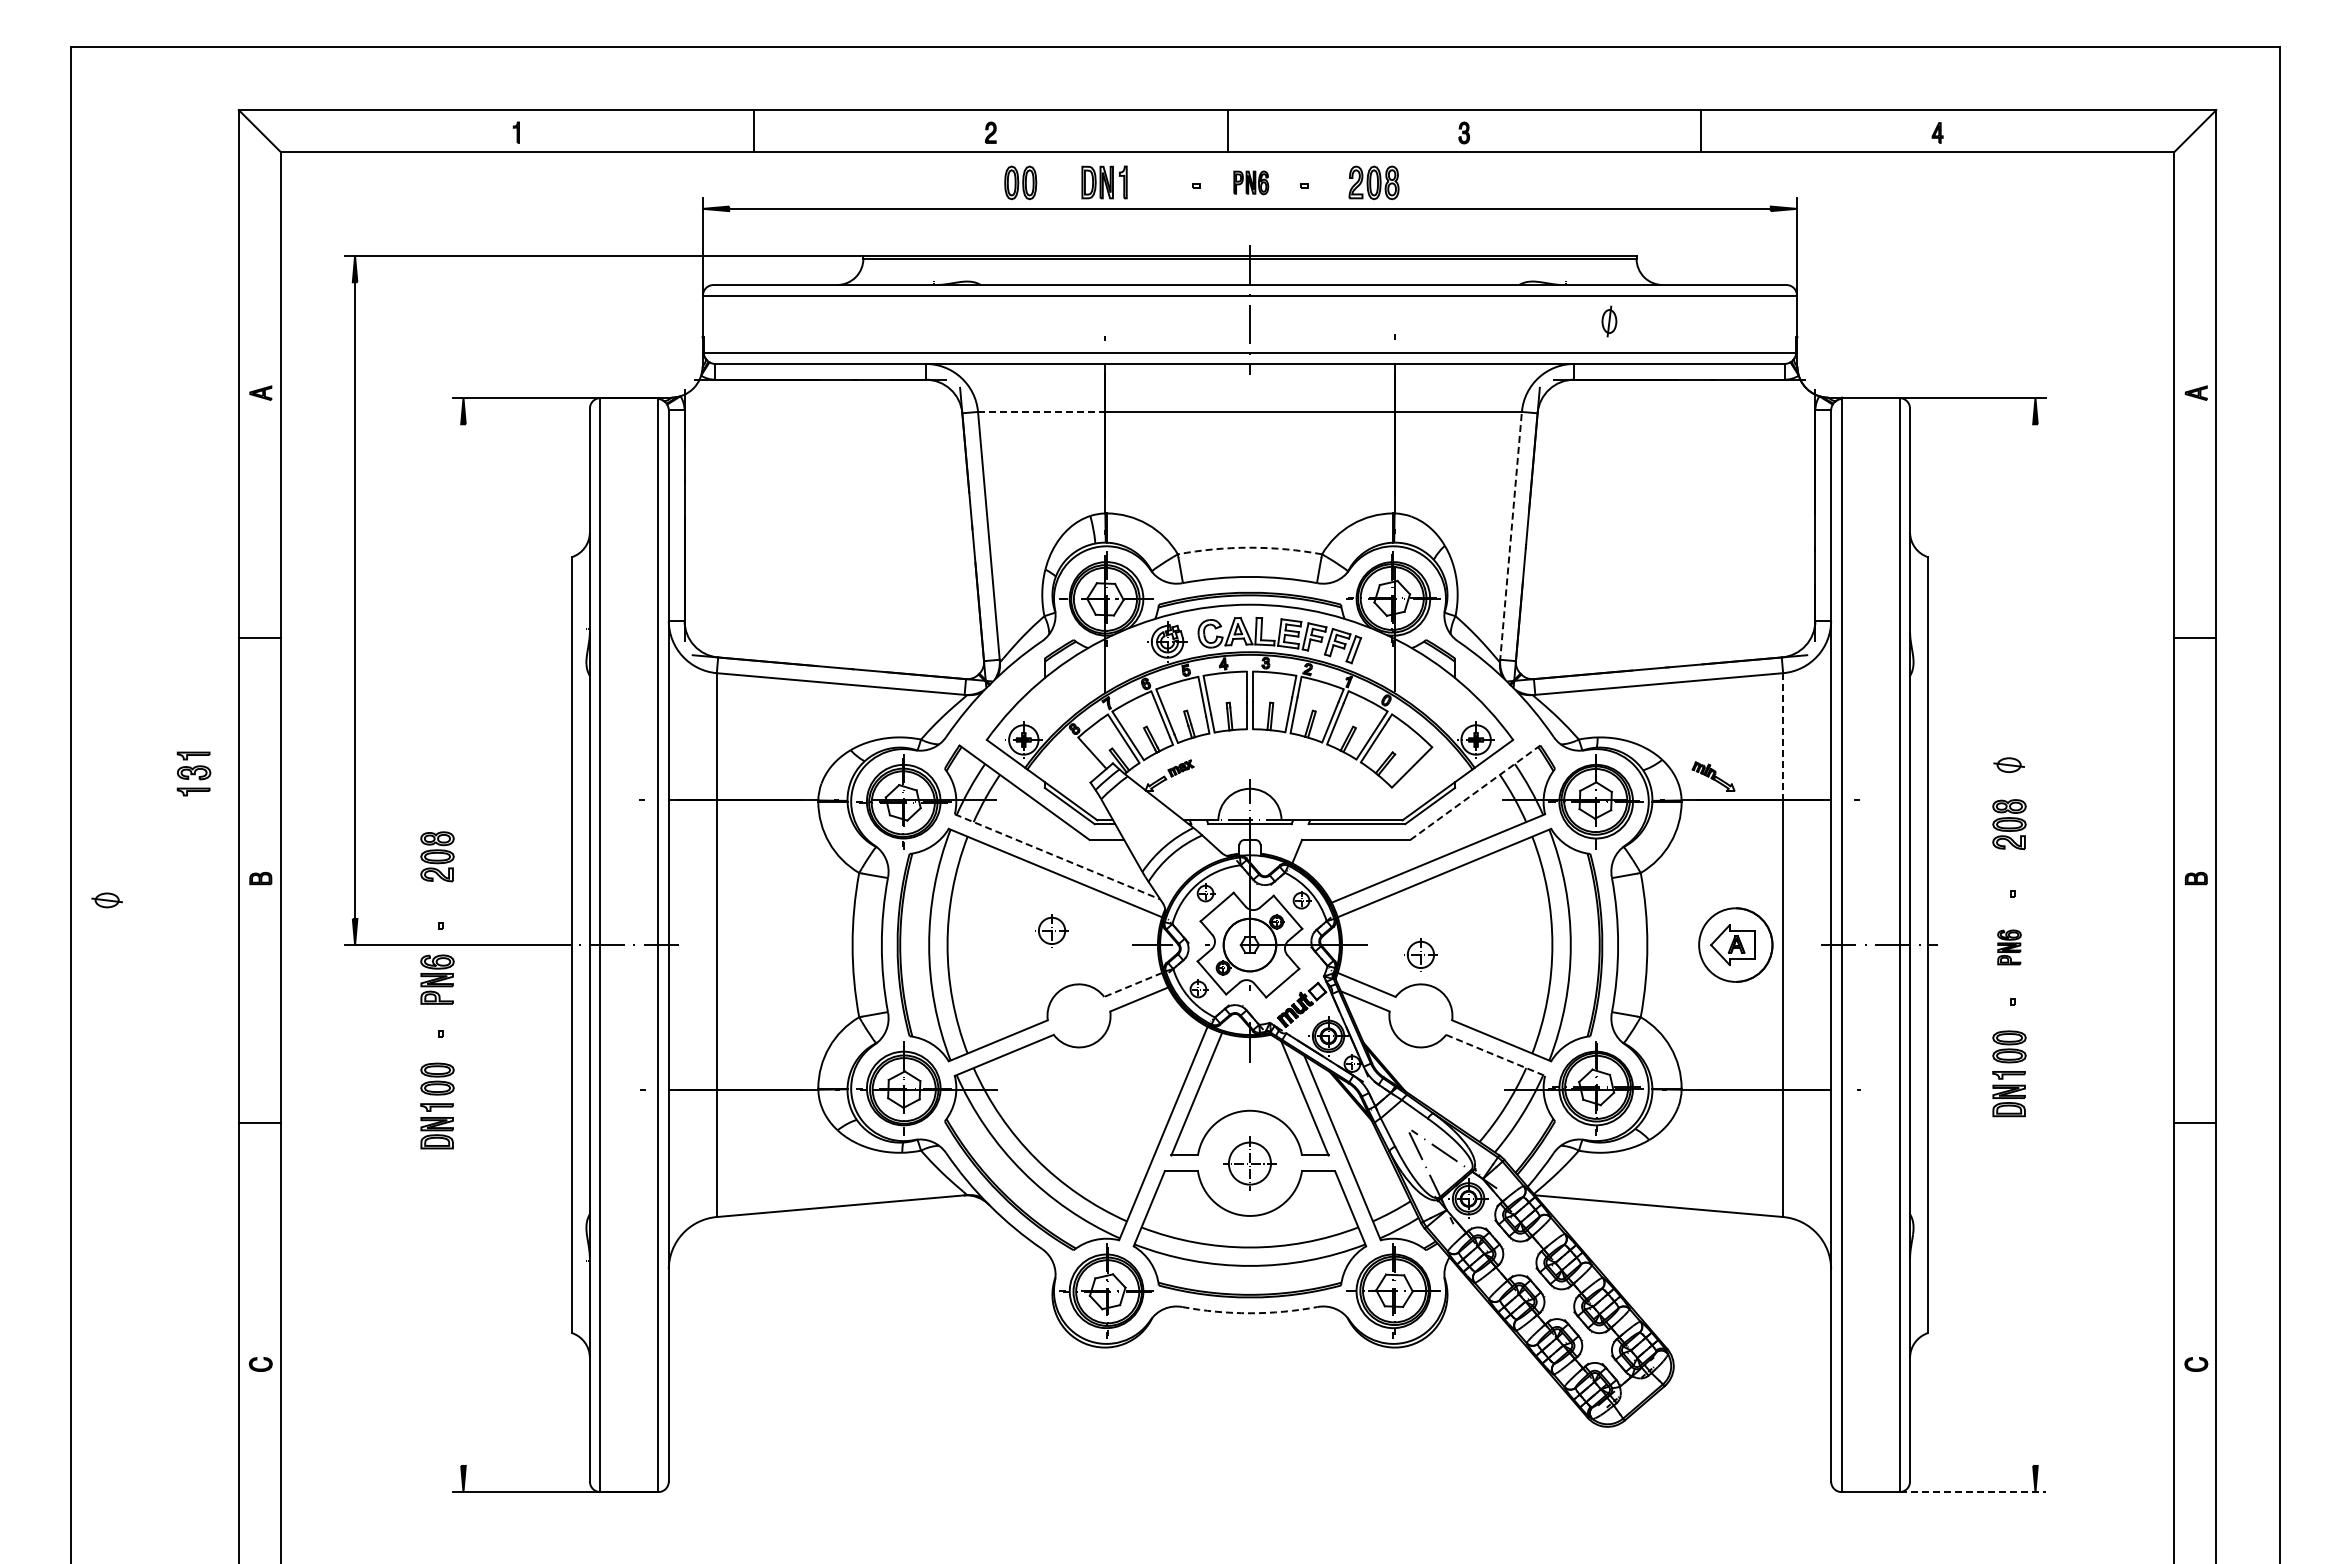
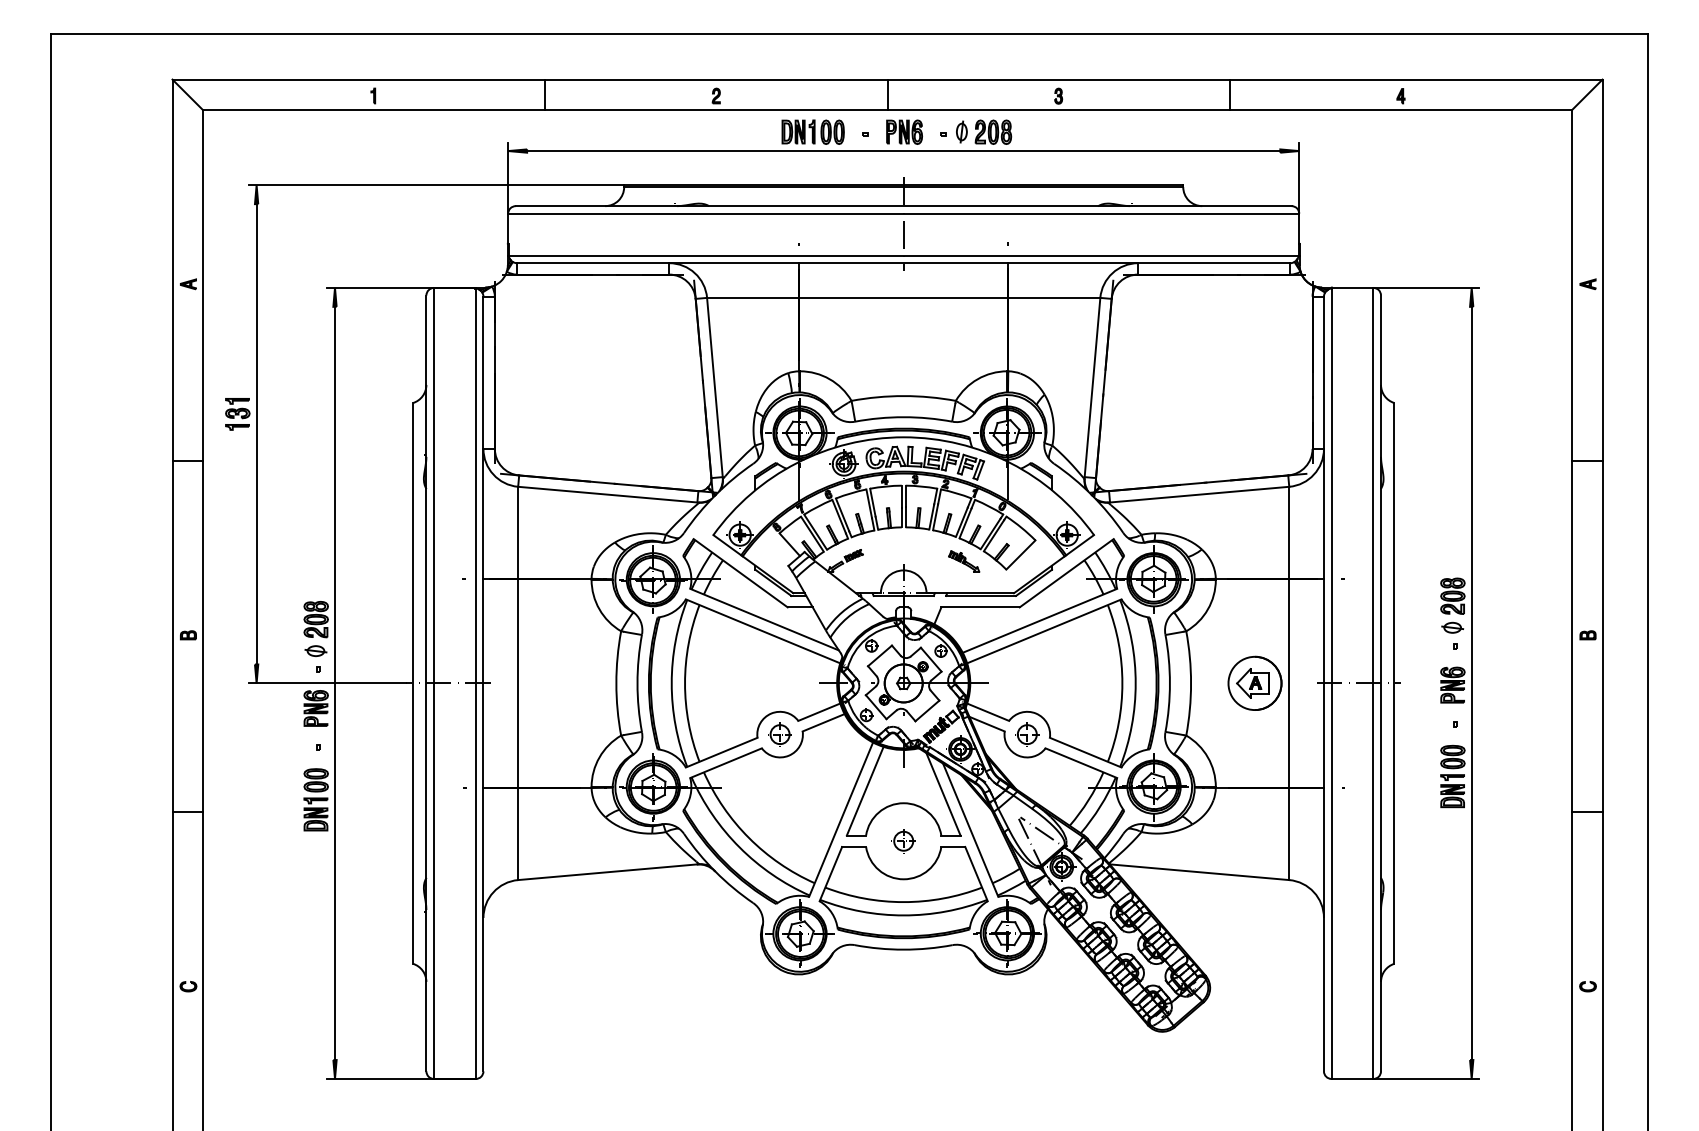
part: (1020, 182) -> (832, 132), moved
part: (1251, 182) -> (904, 132), size x1.43
part: (1609, 321) -> (961, 132), moved
line: (1041, 411) -> (752, 297), dashed -> solid
line: (1510, 537) -> (1092, 388), dashed -> solid
arc: (1249, 547) -> (903, 395), dashed -> solid
line: (1783, 736) -> (1289, 532), dashed -> solid
part: (2008, 764) -> (1452, 627), moved
part: (193, 773) -> (237, 414), moved
part: (1713, 776) -> (964, 561), moved
line: (1475, 792) -> (1066, 573), dashed -> solid
line: (1058, 857) -> (765, 620), dashed -> solid
part: (106, 900) -> (315, 651), moved
part: (1051, 930) -> (779, 734), moved
line: (463, 944) -> (335, 683), added
line: (2035, 944) -> (1471, 683), added
part: (2009, 947) -> (1452, 685), size x1.43
part: (1420, 954) -> (1027, 734), moved
line: (1132, 985) -> (818, 712), dashed -> solid
line: (1495, 1055) -> (1081, 763), dashed -> solid
part: (1249, 1162) -> (903, 840), size x0.62
arc: (1249, 1313) -> (903, 949), dashed -> solid
line: (1973, 1492) -> (1426, 1079), dashed -> solid

